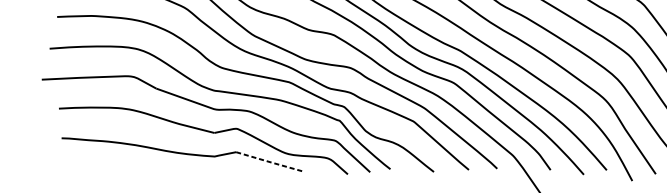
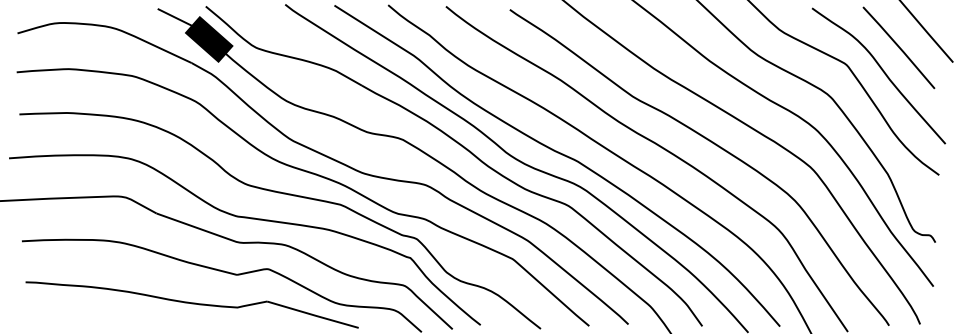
line: (270, 162) -> (314, 315), dashed -> solid

